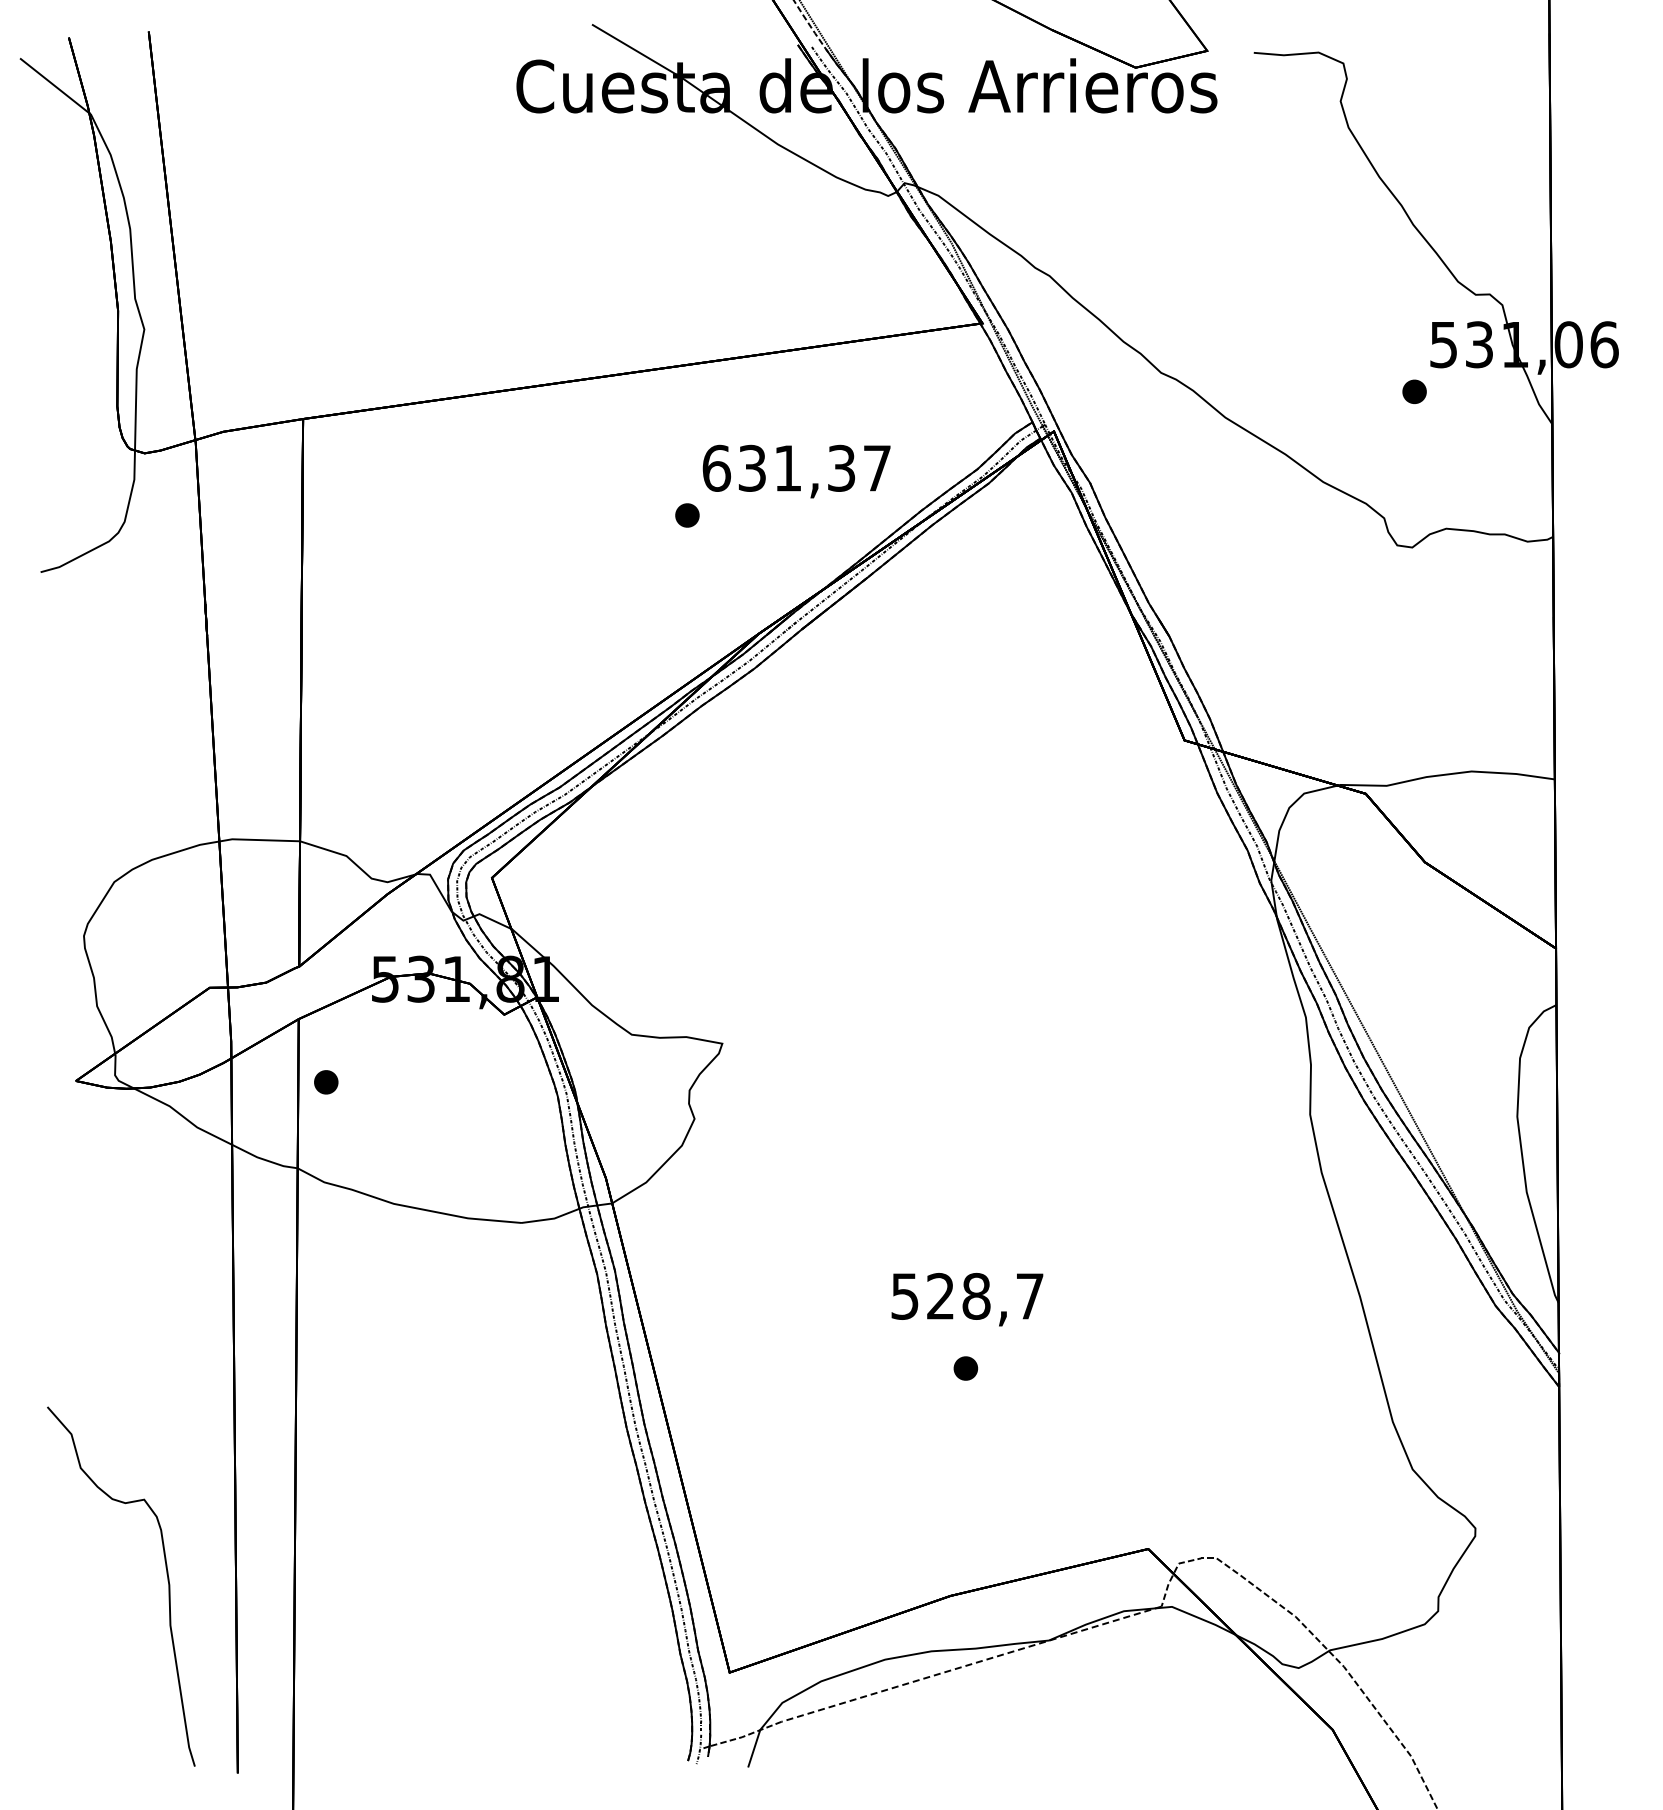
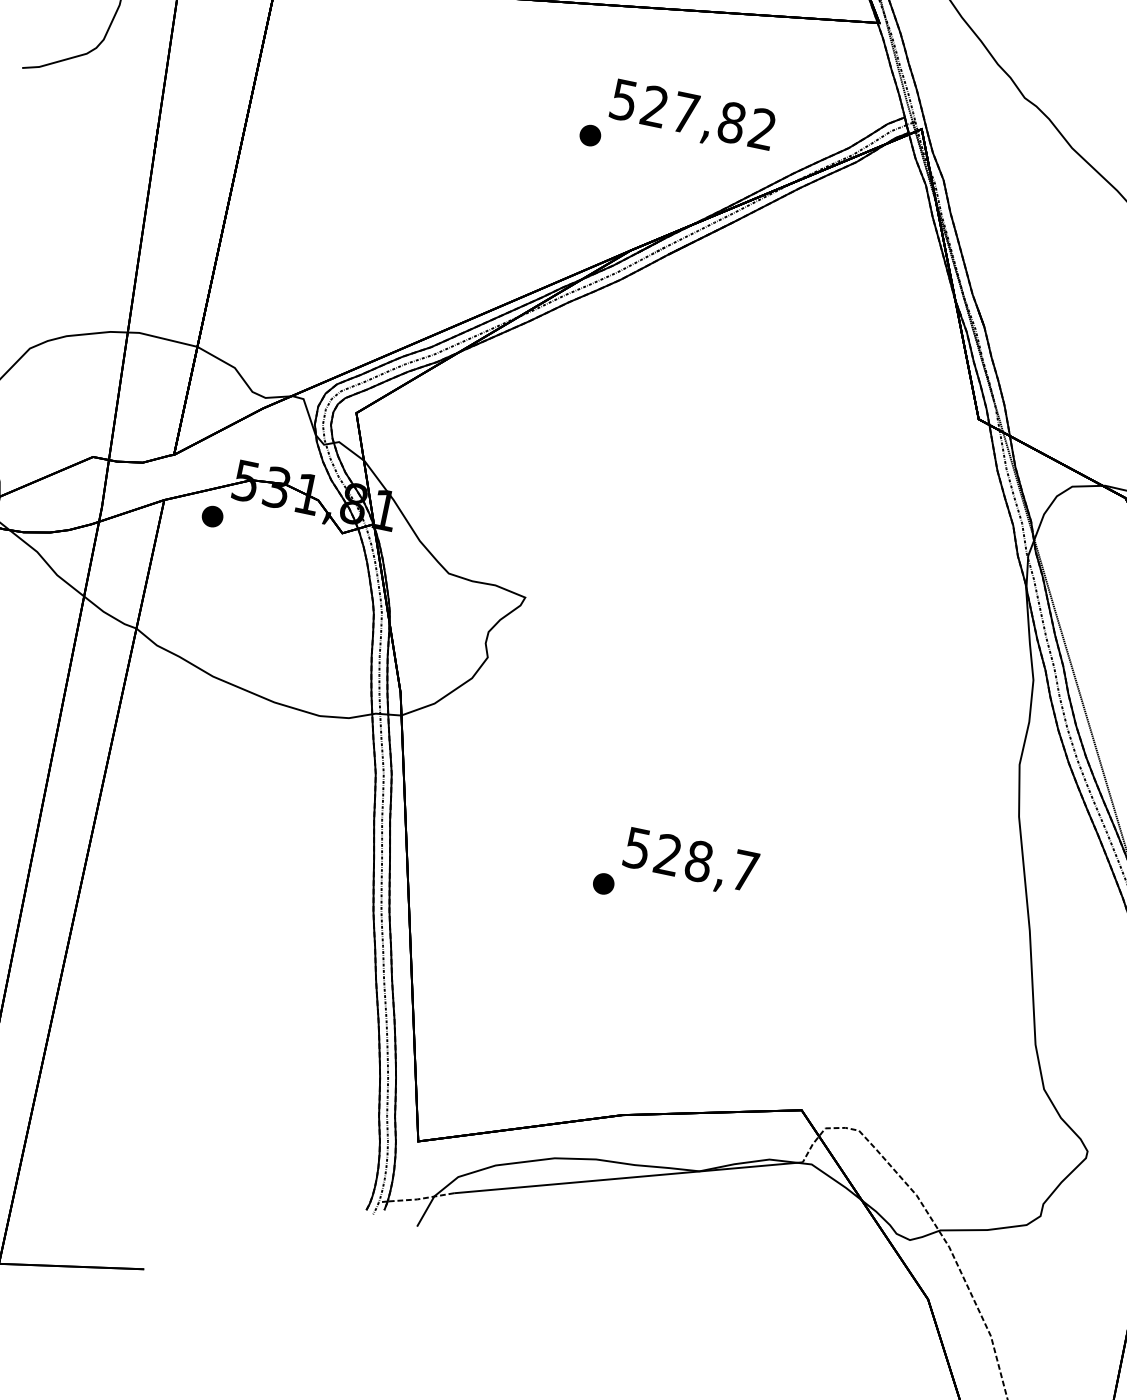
text: (796, 467) -> (693, 113), 631,37 -> 527,82
part: (326, 1082) -> (212, 516), moved
part: (965, 1368) -> (603, 883), moved
line: (971, 1664) -> (628, 1178), dashed -> solid

